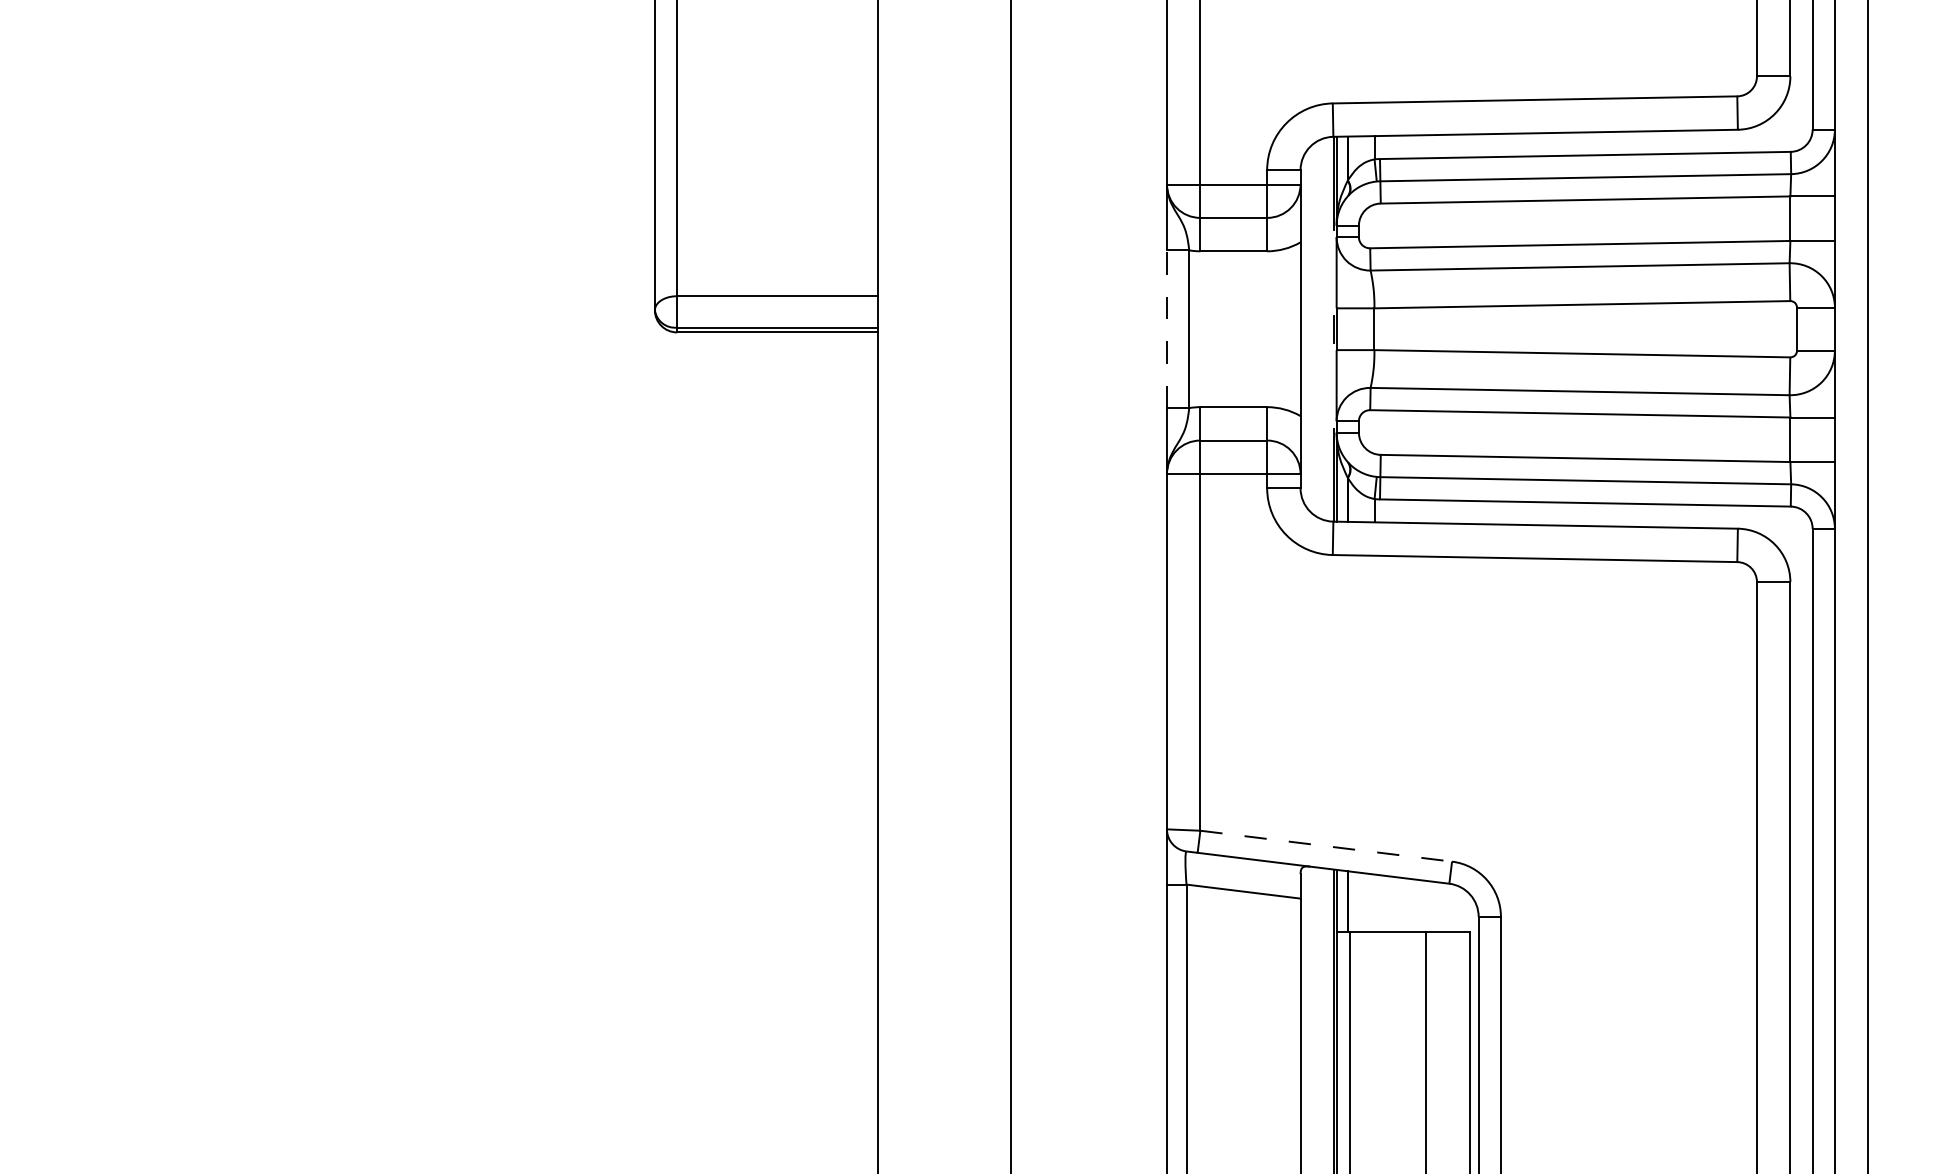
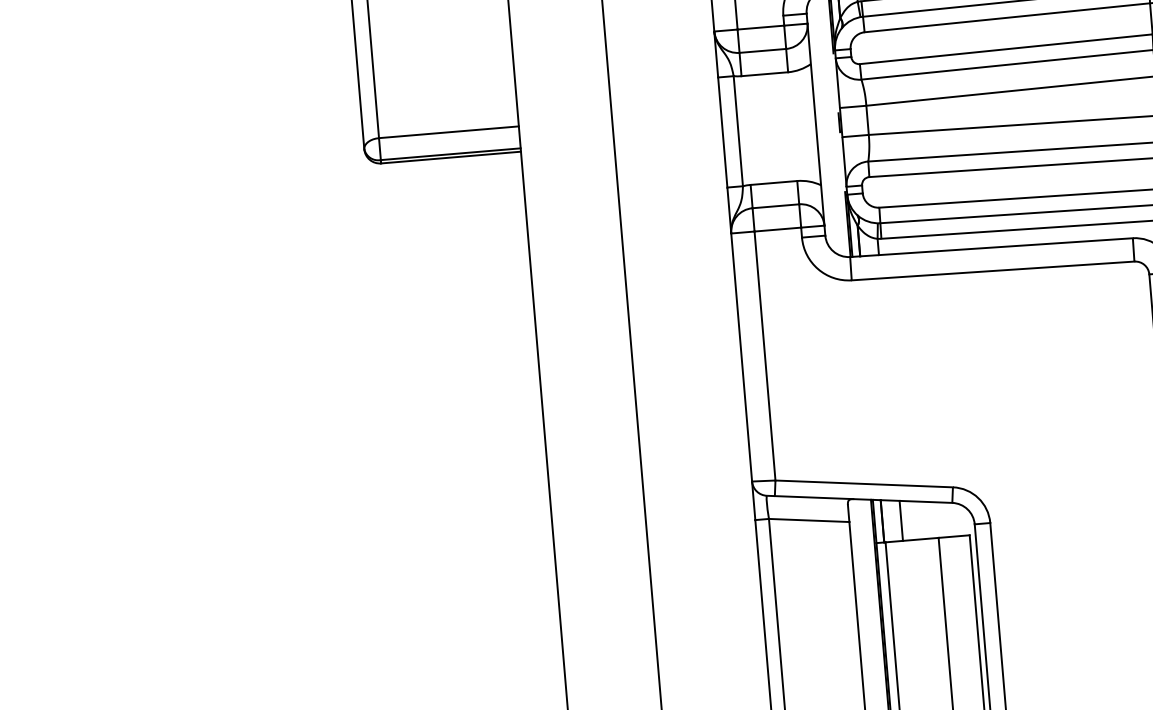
line: (1166, 329) -> (722, 132), dashed -> solid
line: (1326, 846) -> (864, 484), dashed -> solid
line: (1374, 902) -> (901, 520), added

